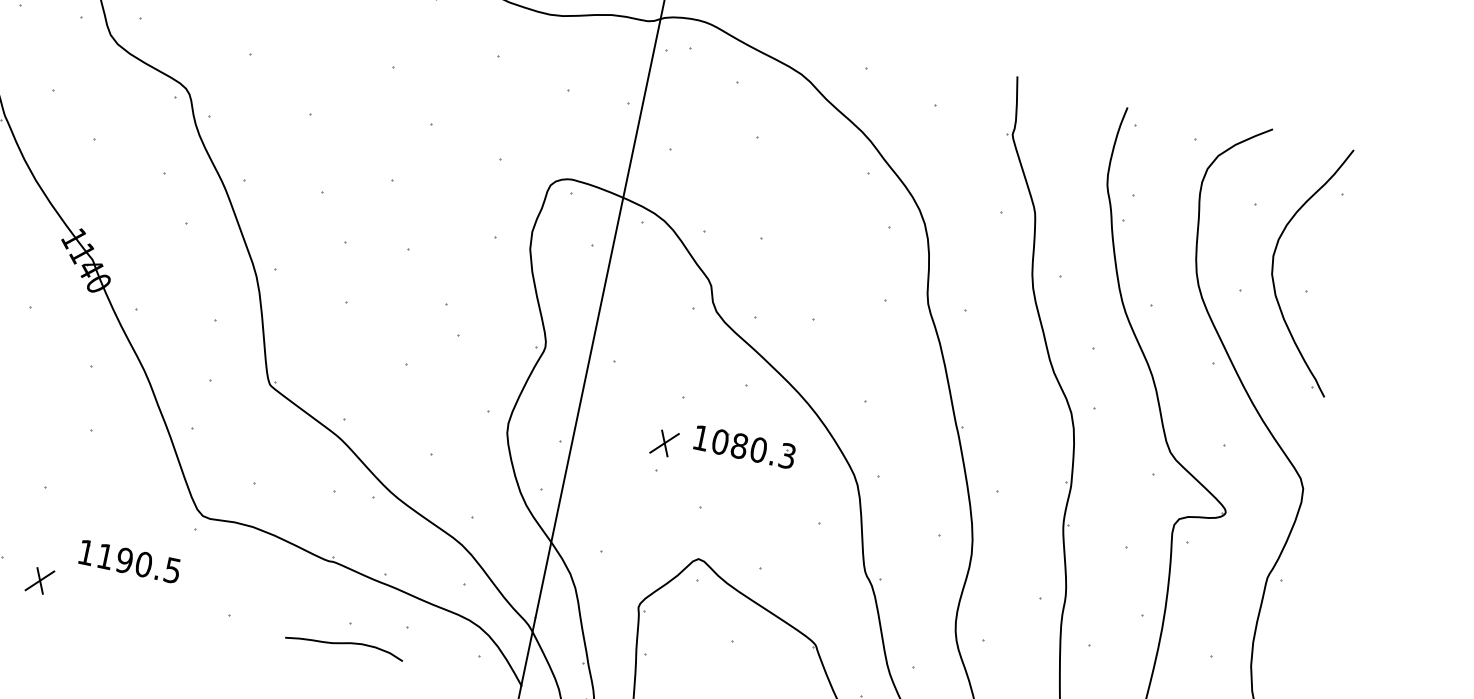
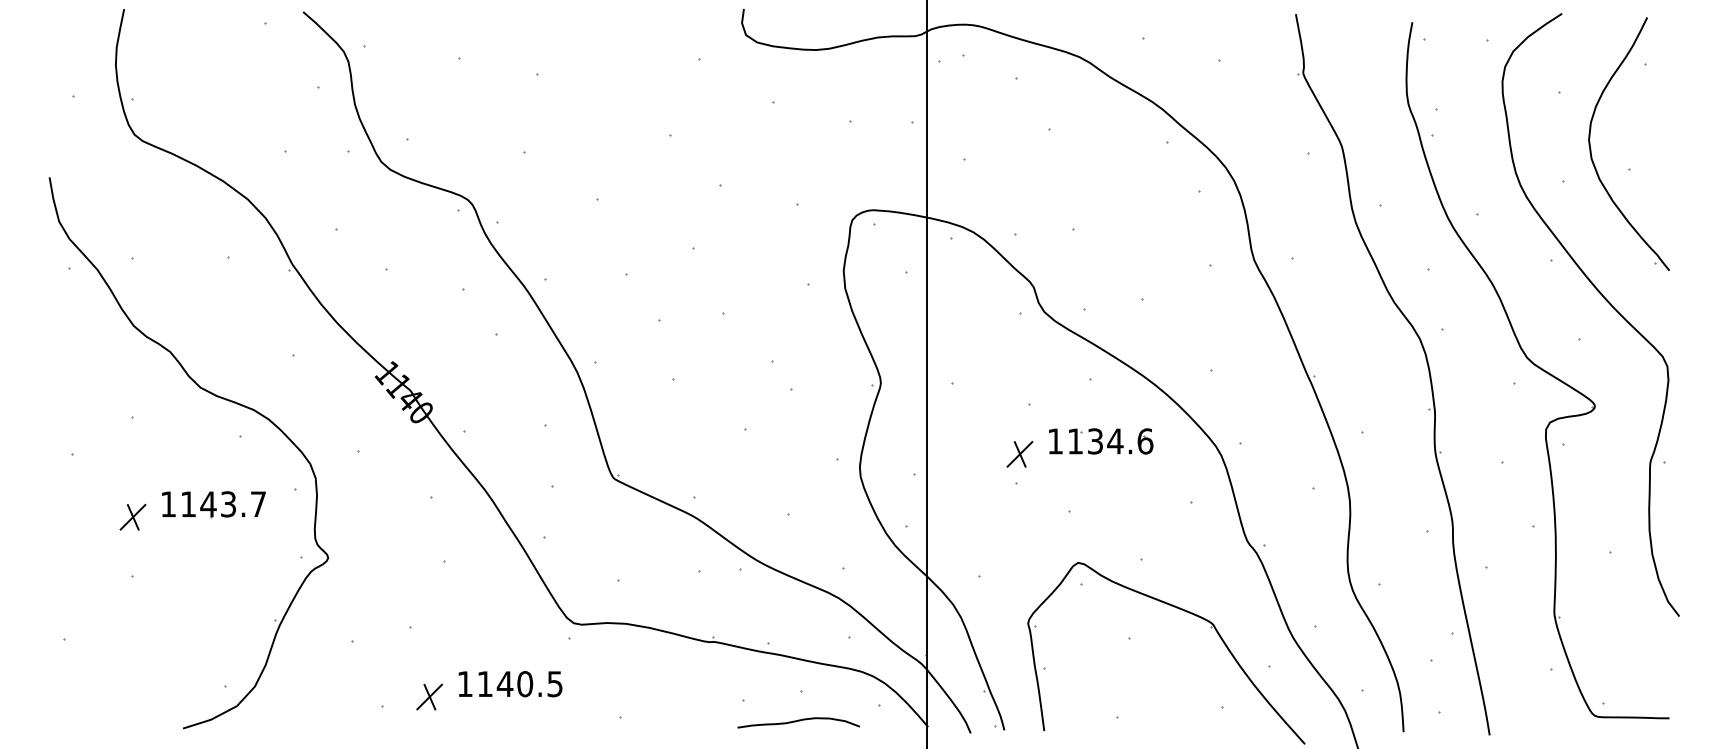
text: (753, 449) -> (1110, 441), 1080.3 -> 1134.6
text: (124, 560) -> (504, 684), 1190.5 -> 1140.5
part: (39, 580) -> (429, 696), moved
curve: (344, 643) -> (798, 721), moved

